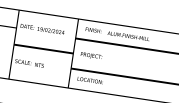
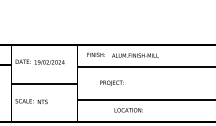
text: (91, 55) -> (111, 82), moved
text: (90, 80) -> (128, 110), moved

